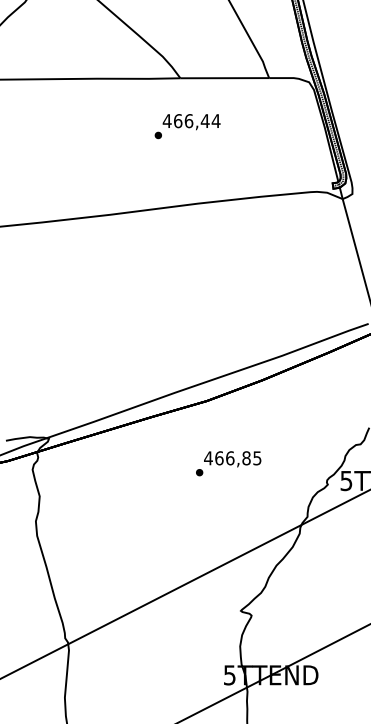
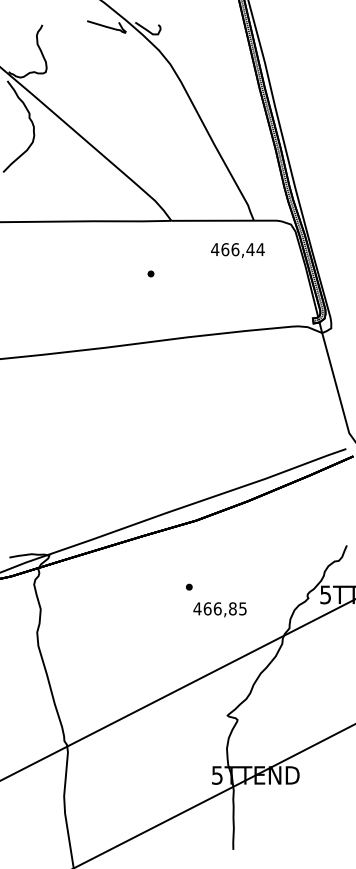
text: (191, 122) -> (237, 250), moved
text: (232, 458) -> (219, 609), moved

